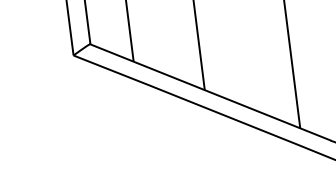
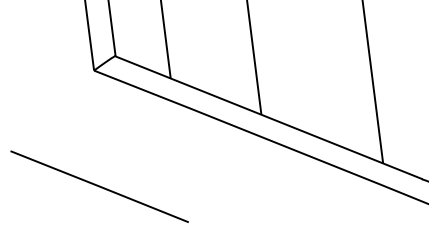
line: (77, 146) -> (99, 186), added

